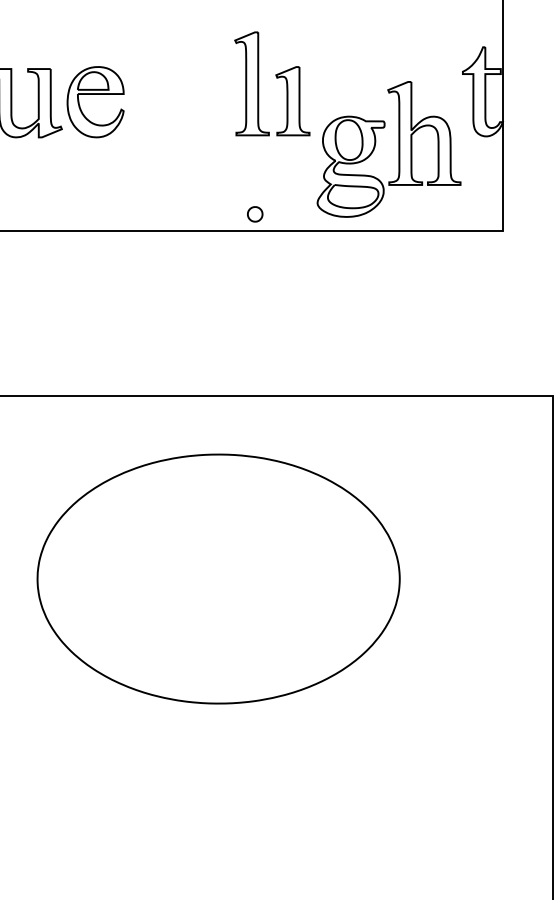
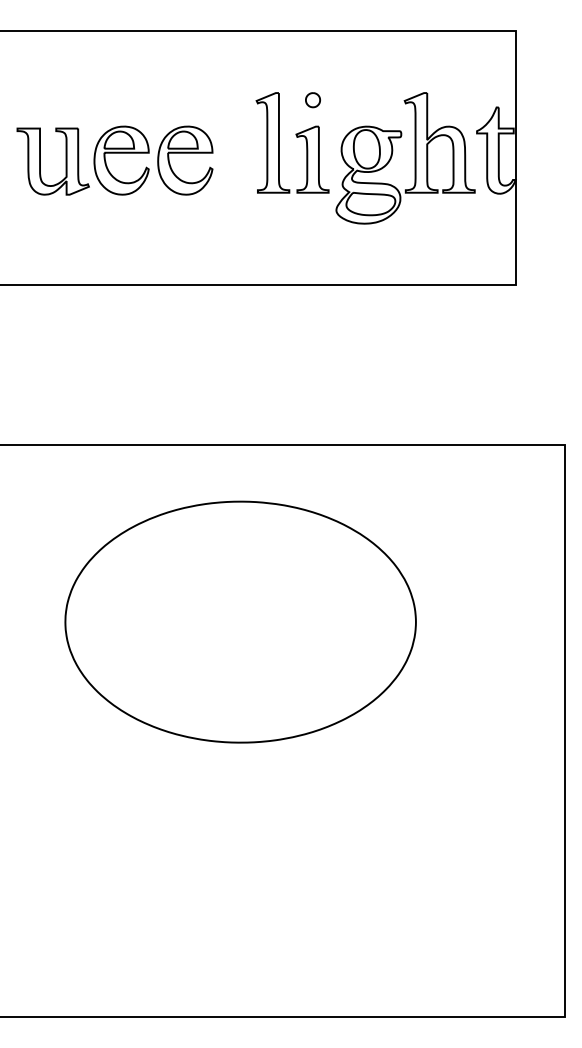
part: (161, 94) -> (185, 153), added
part: (398, 149) -> (414, 158), moved
part: (254, 214) -> (312, 100), moved

